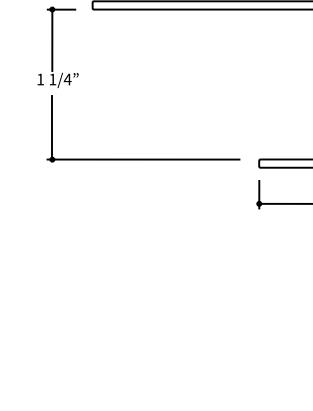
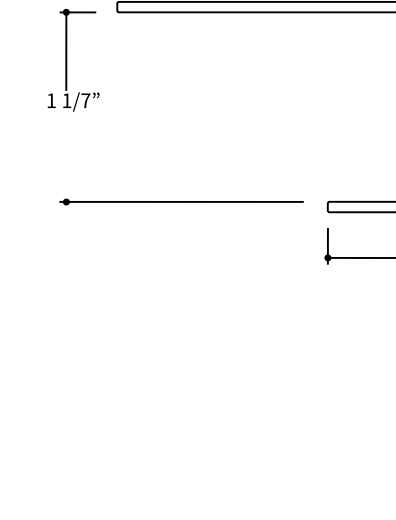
text: (67, 79) -> (85, 100), 1/4 -> 1/7
line: (52, 127) -> (66, 161), removed

